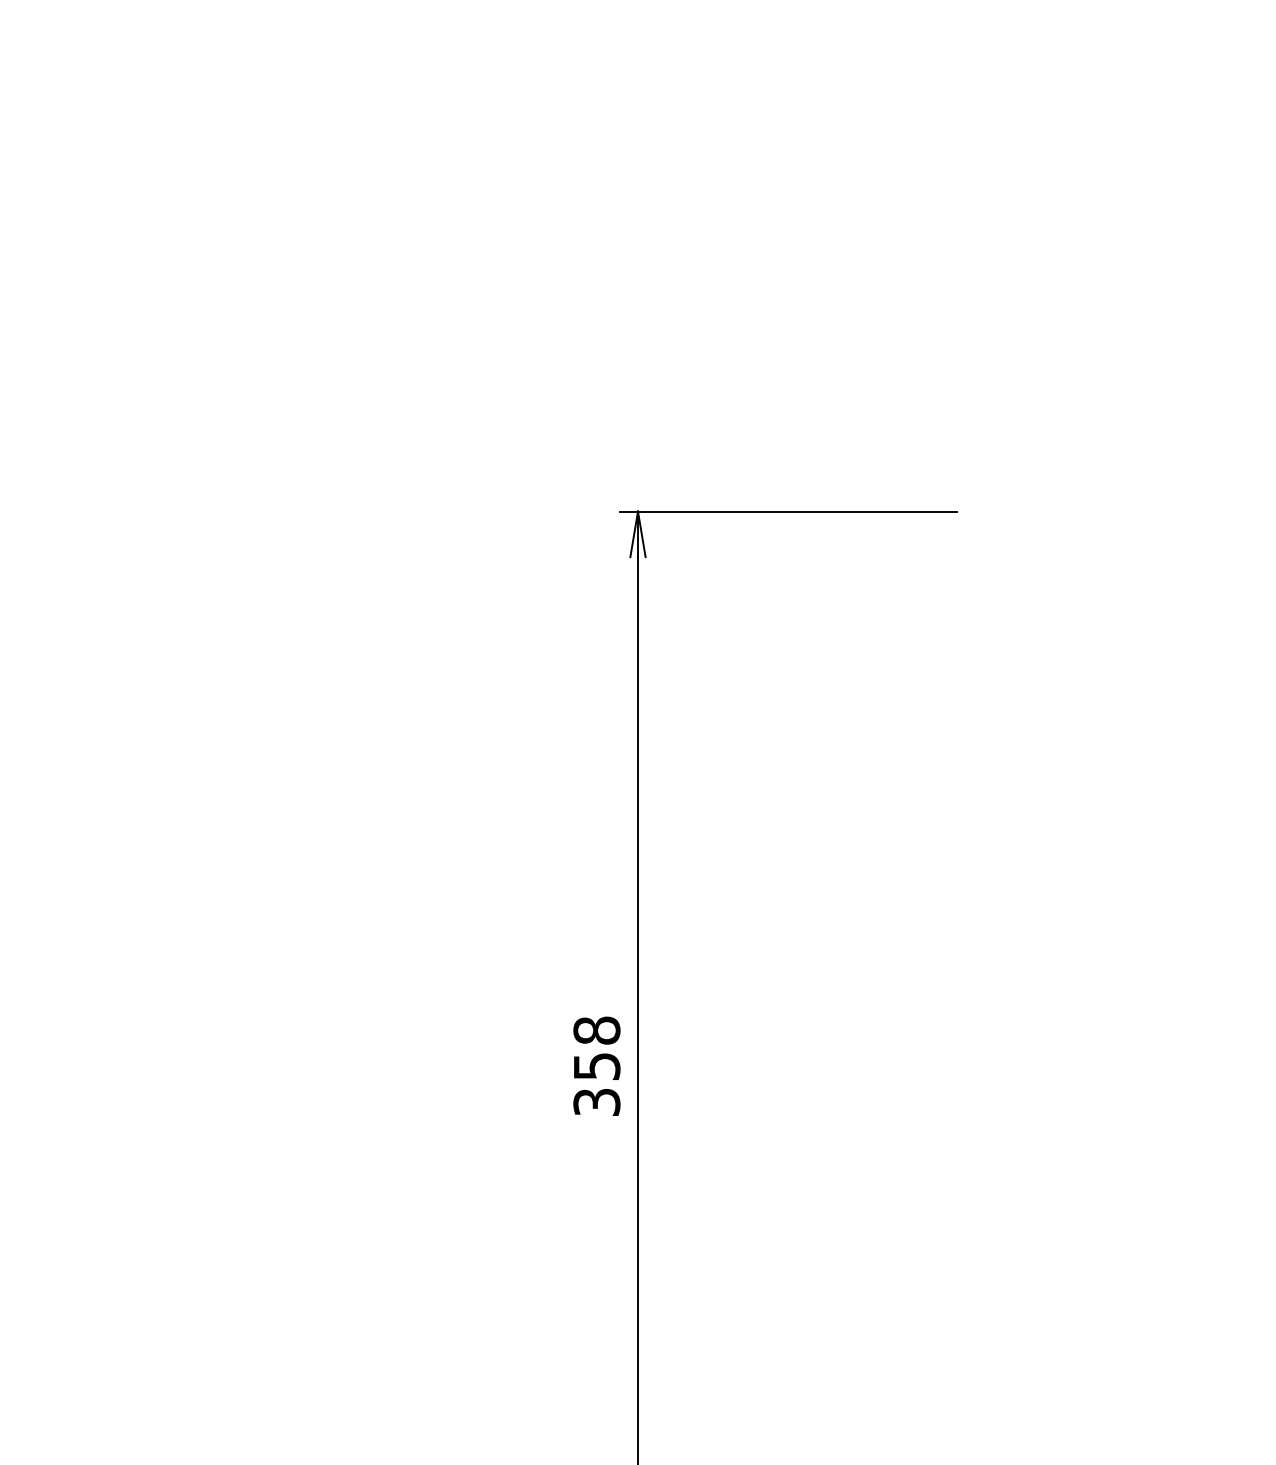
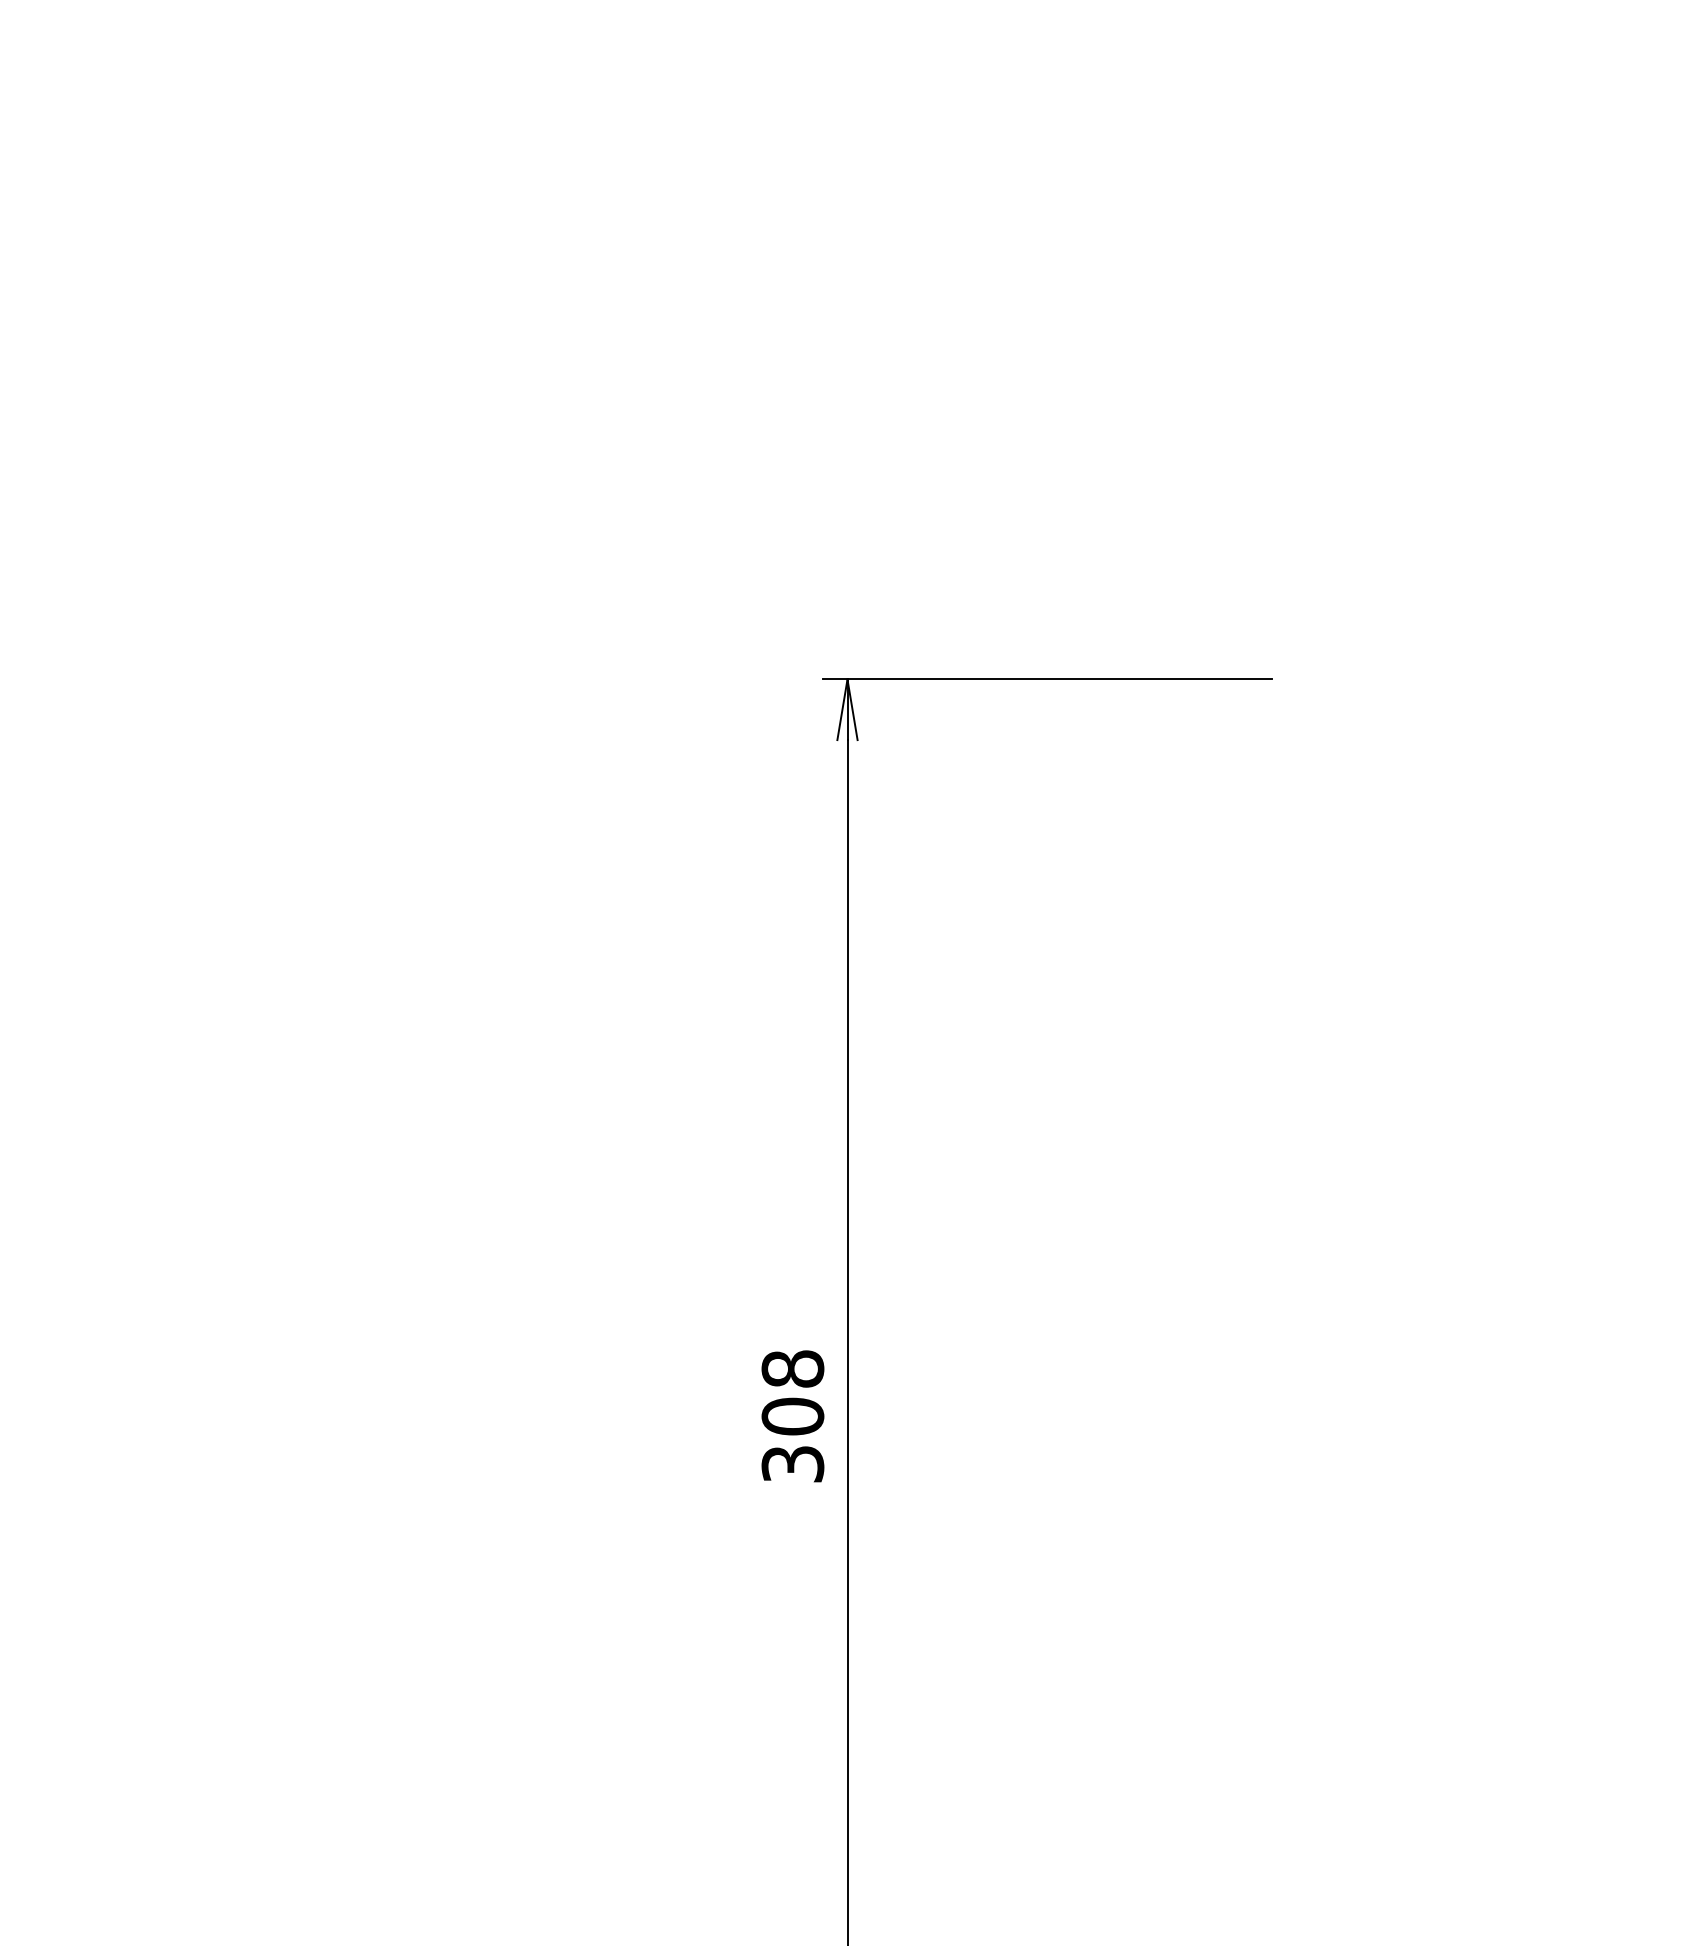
text: (596, 1066) -> (792, 1416), 358 -> 308

